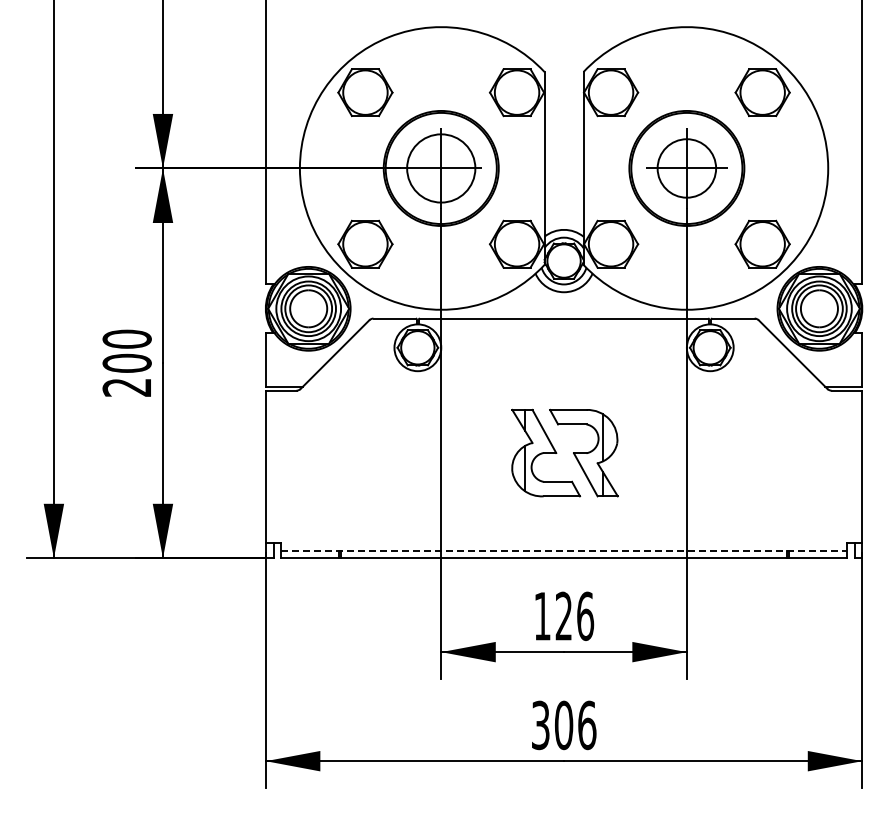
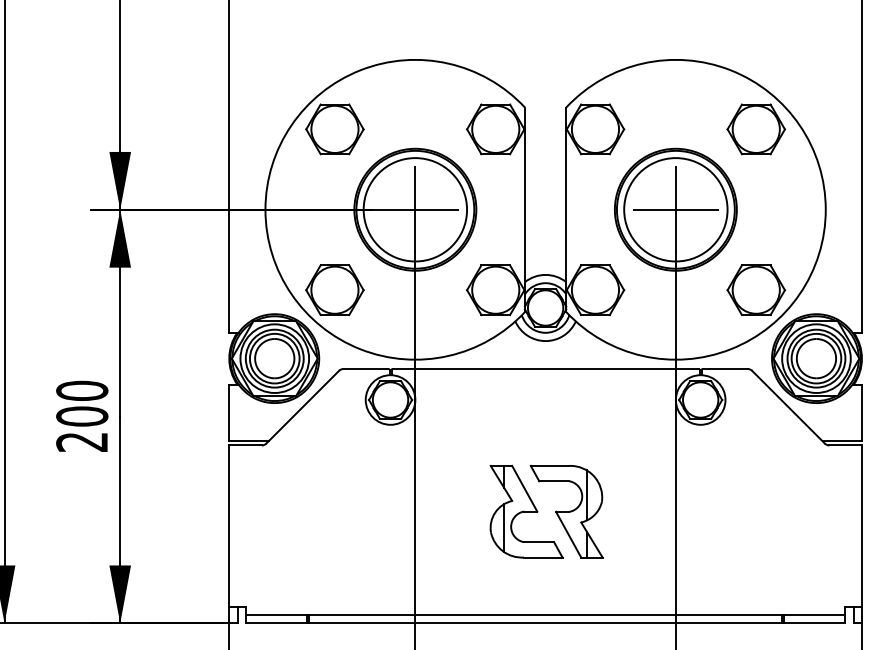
circle: (440, 168) -> (414, 209), size x1.43
circle: (686, 168) -> (675, 209), size x1.67
line: (564, 550) -> (546, 614), dashed -> solid

